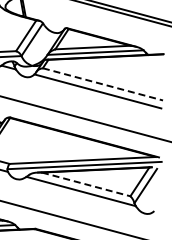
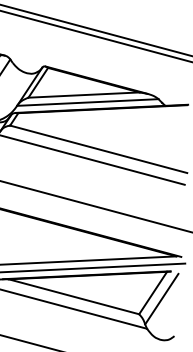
line: (103, 84) -> (99, 149), dashed -> solid
line: (86, 184) -> (74, 296), dashed -> solid

